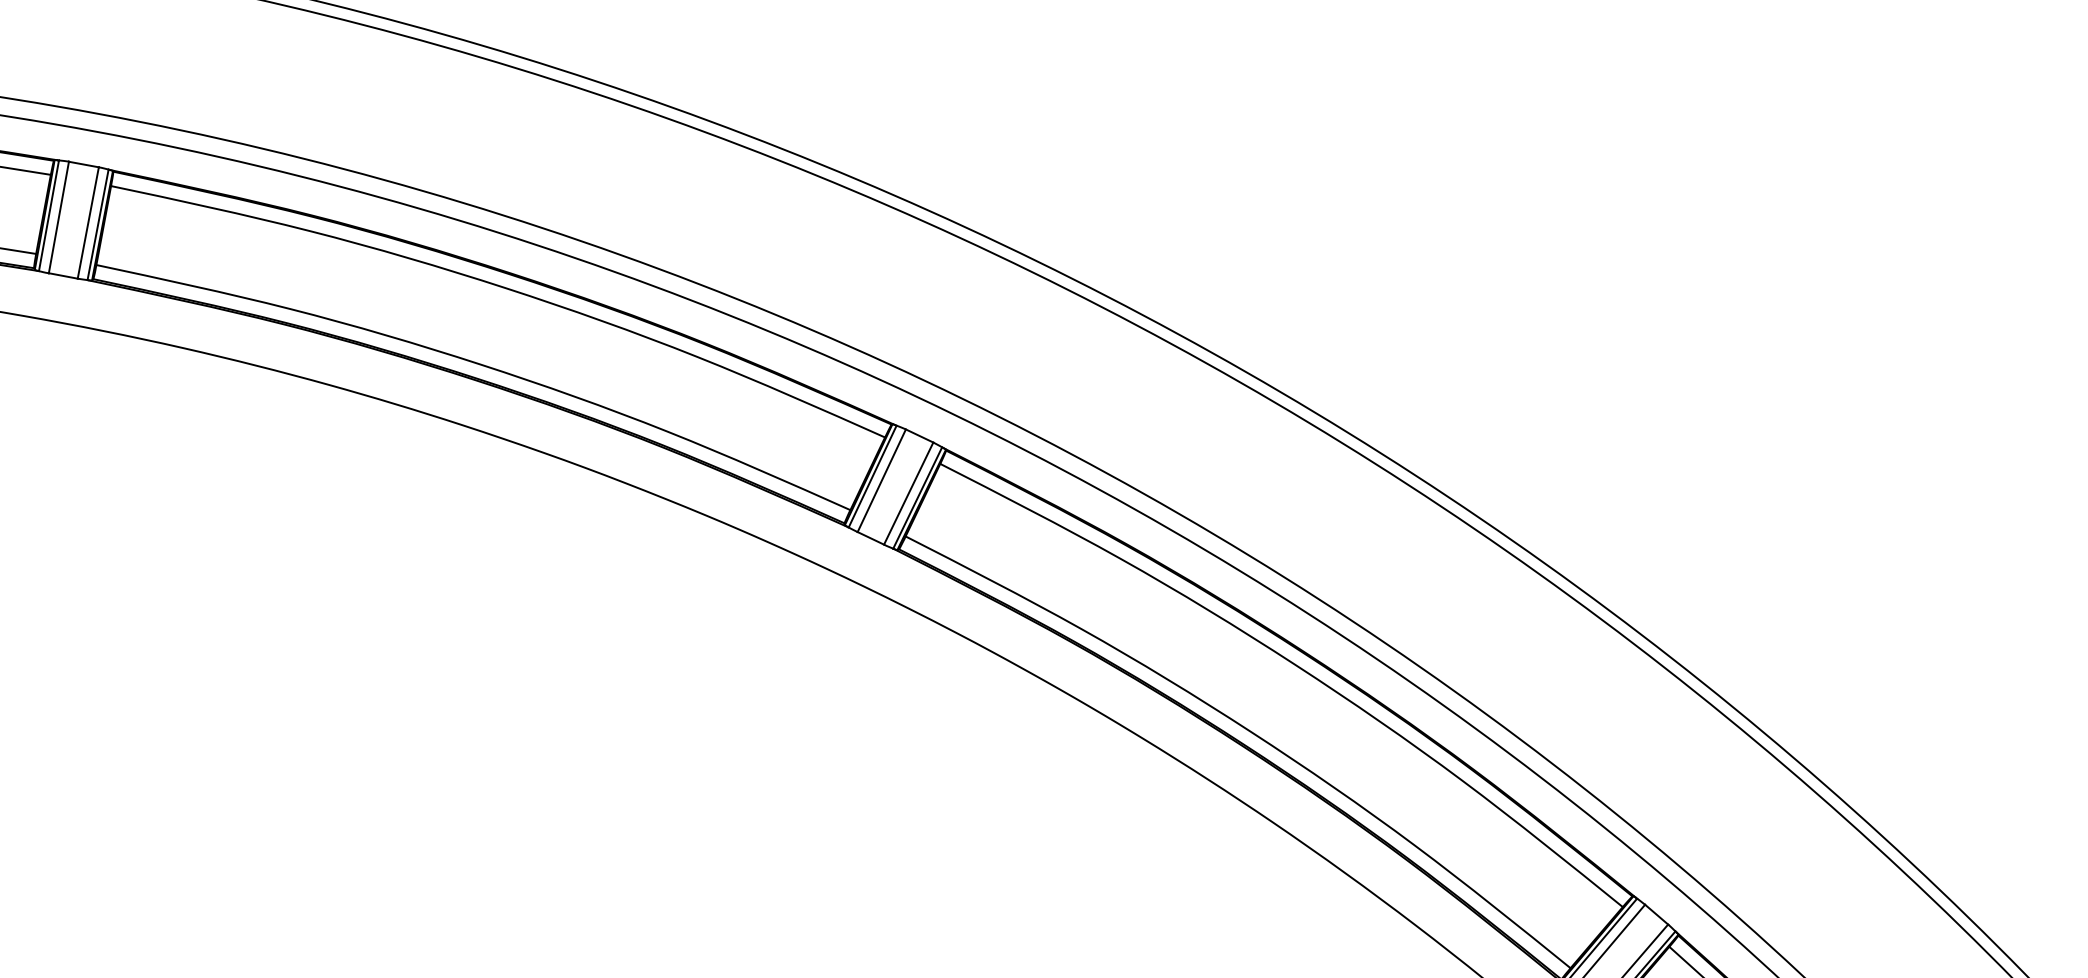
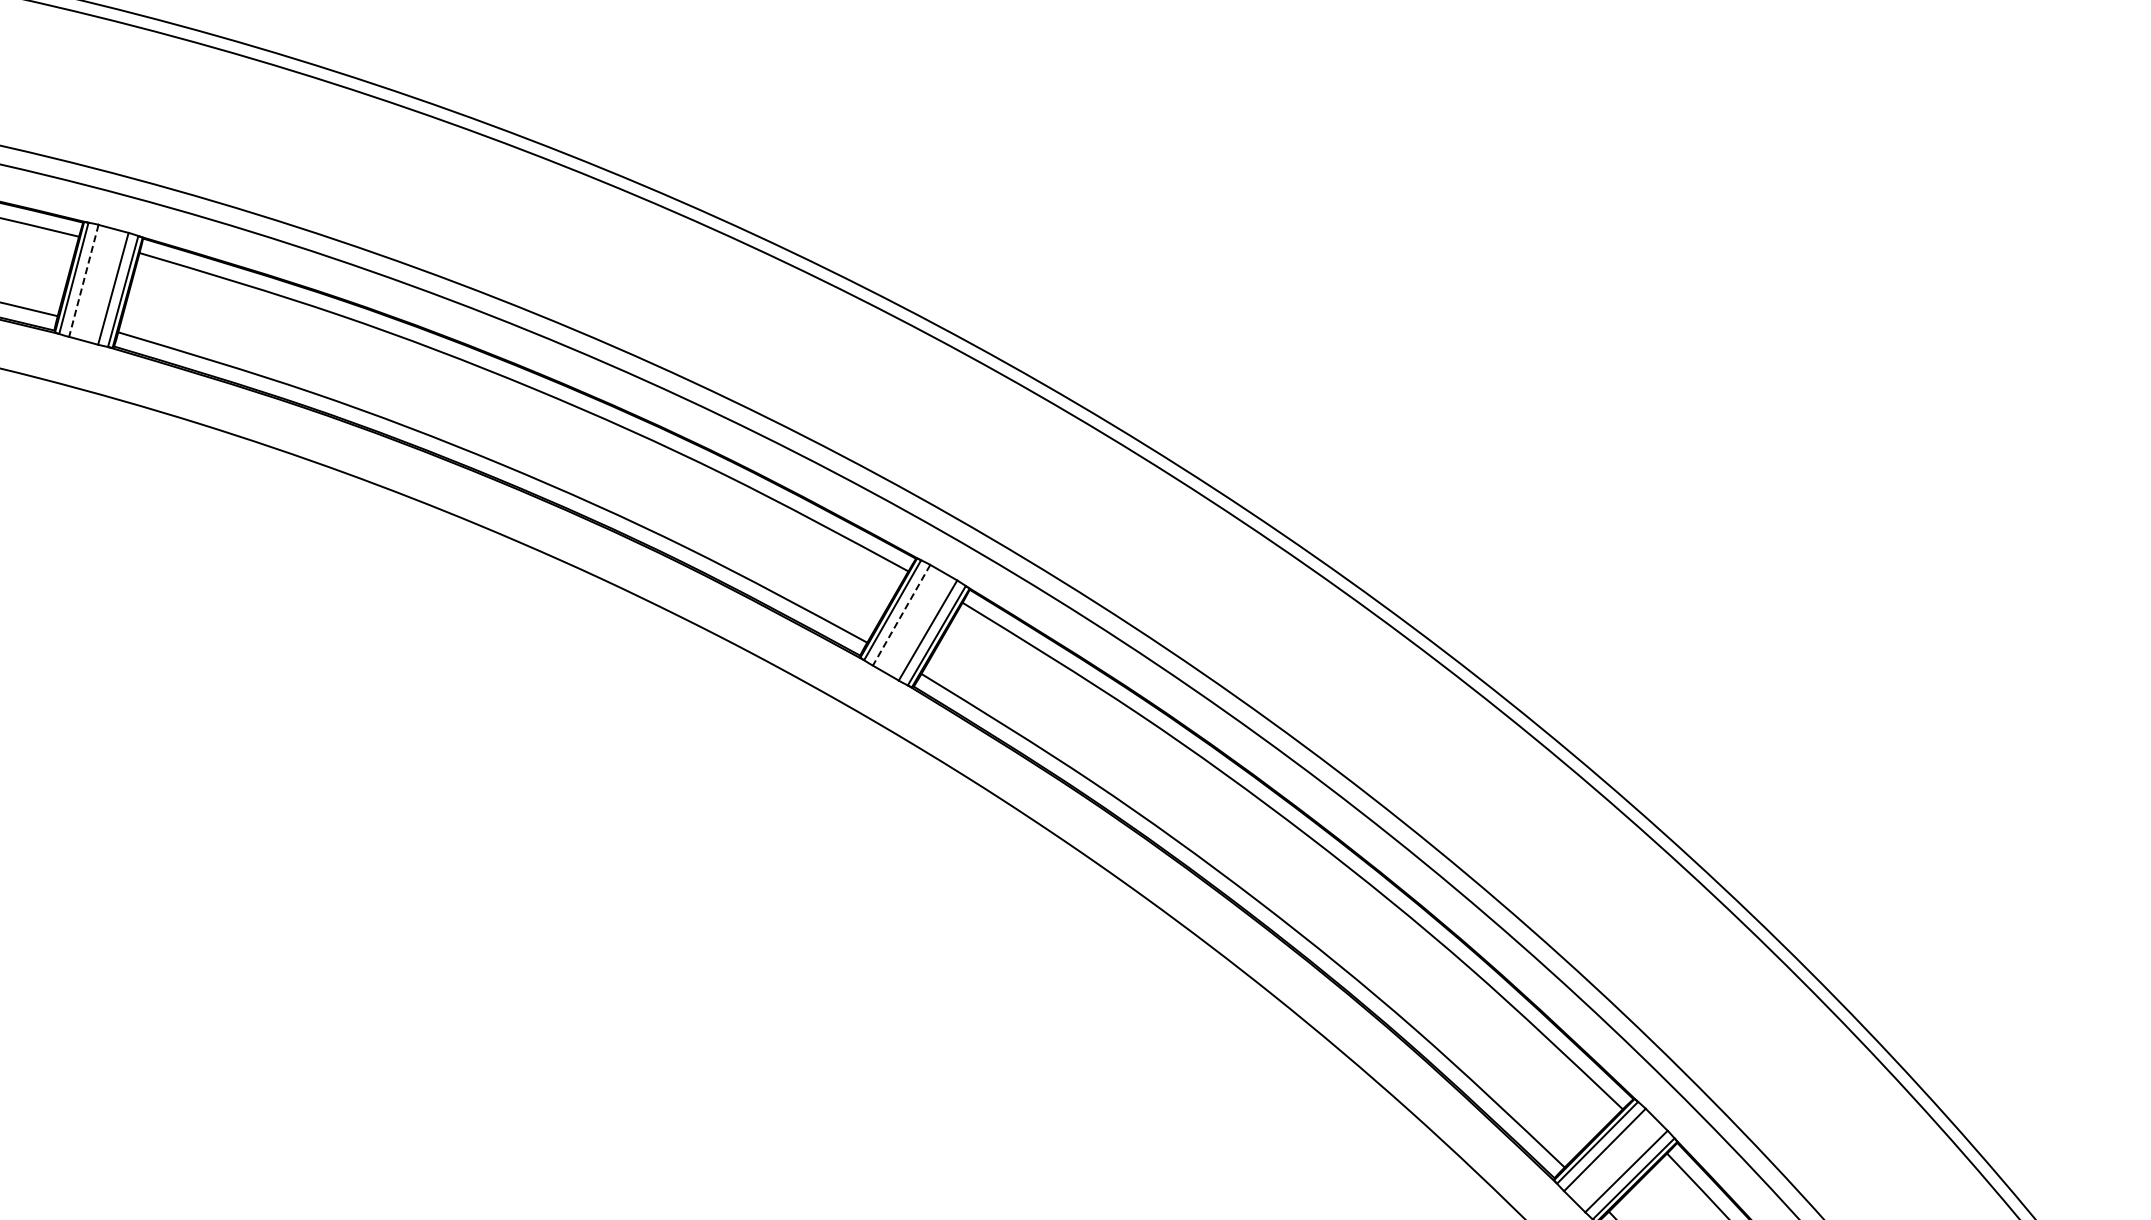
line: (58, 217) -> (83, 280), solid -> dashed
line: (881, 480) -> (901, 615), solid -> dashed

